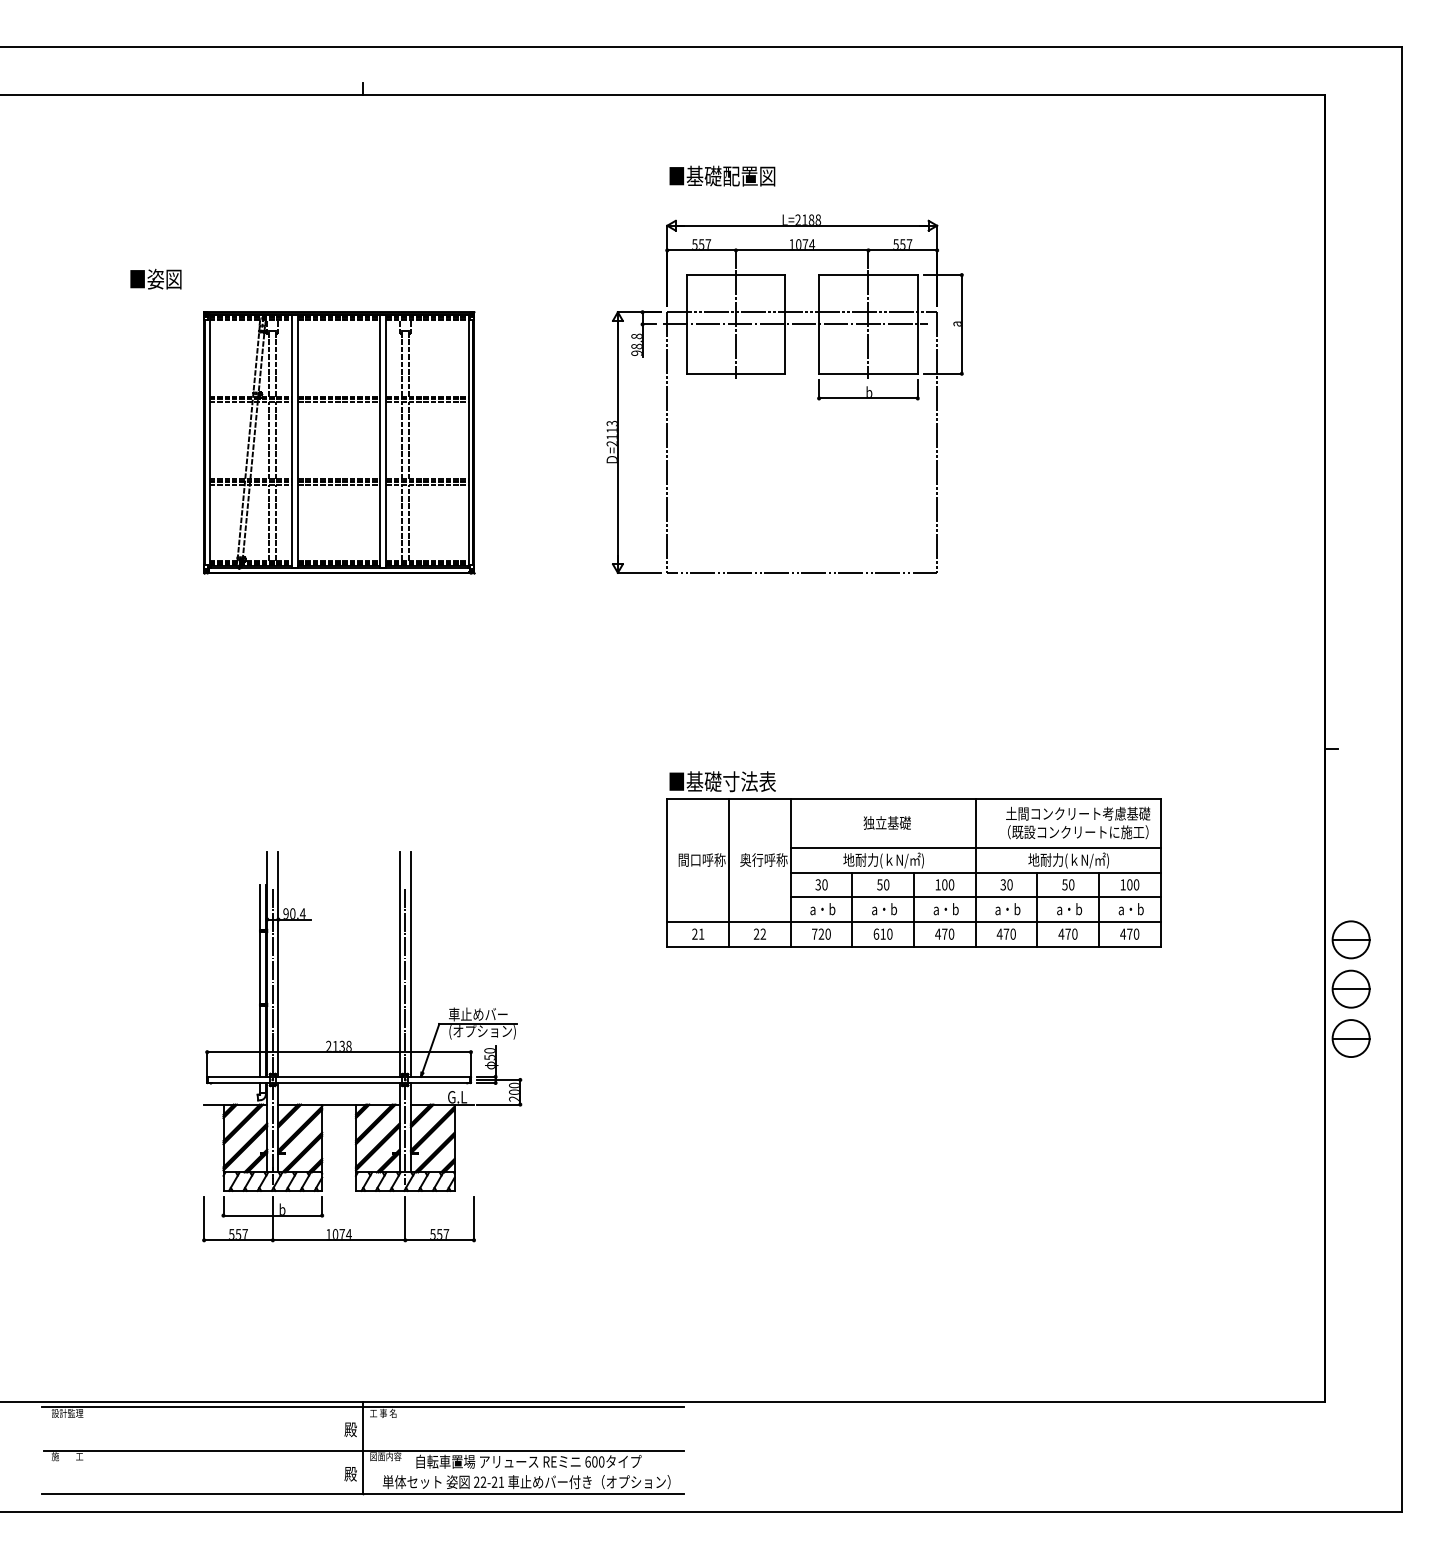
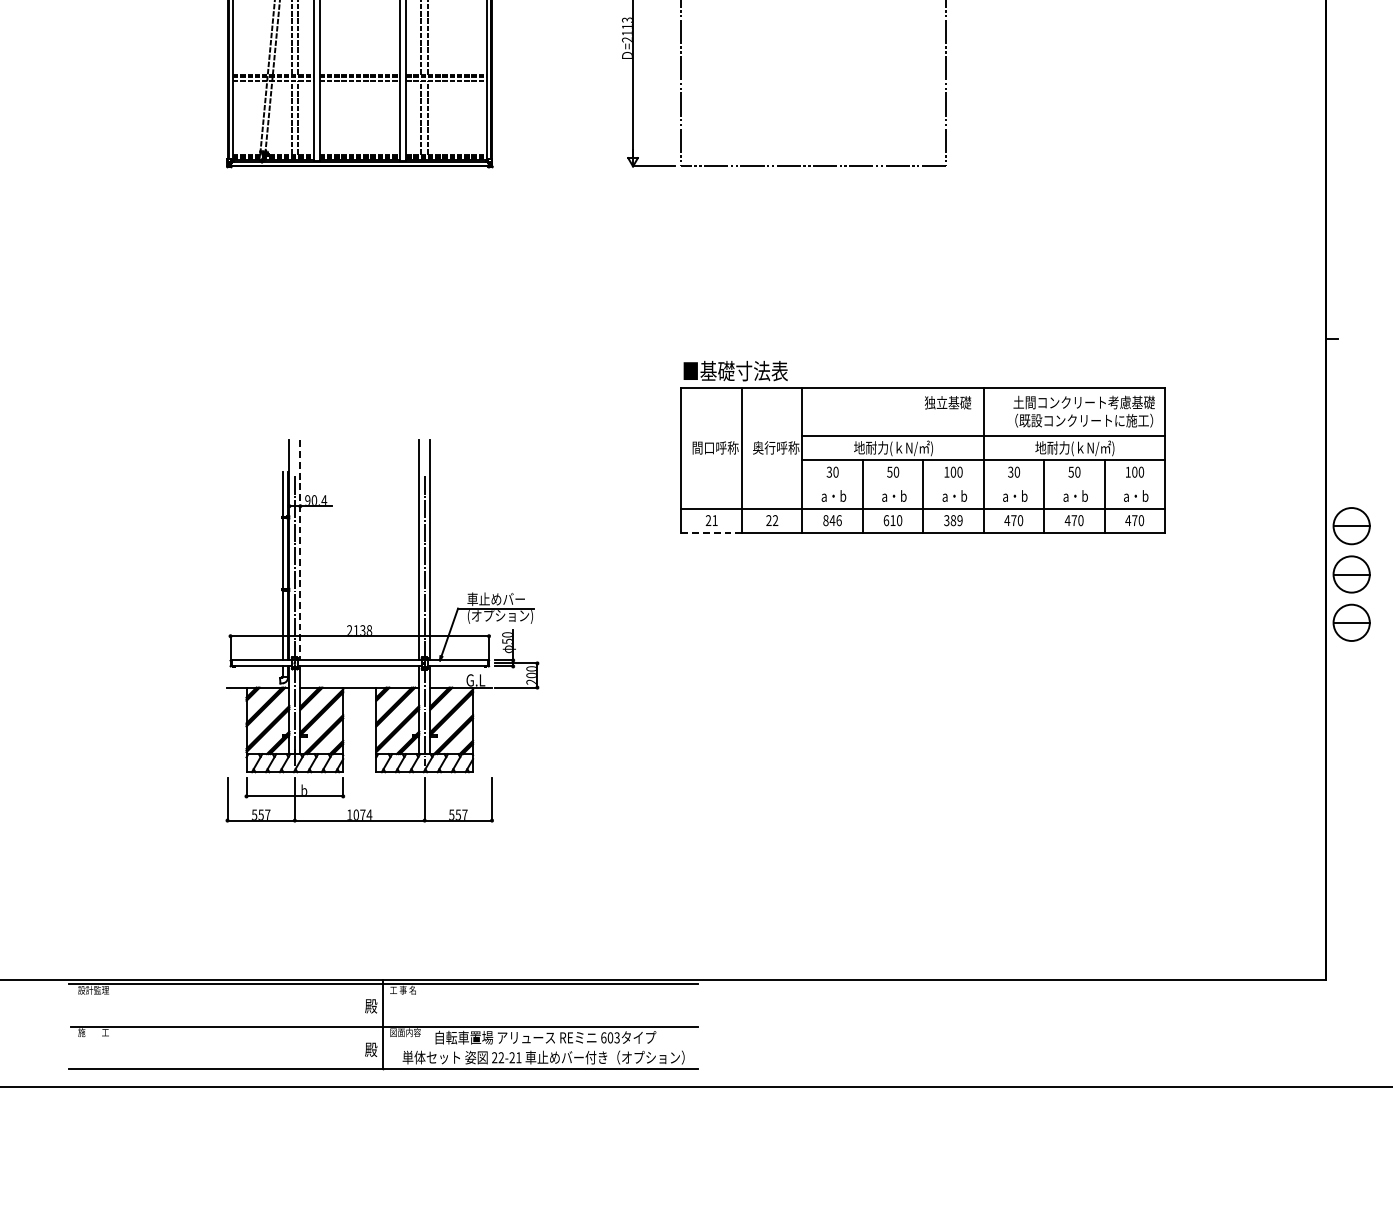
text: (886, 822) -> (947, 402), moved
line: (975, 897) -> (983, 484), removed
text: (821, 933) -> (832, 519), 720 -> 846
text: (944, 933) -> (953, 519), 470 -> 389
line: (698, 946) -> (712, 532), solid -> dashed
line: (278, 965) -> (300, 551), solid -> dashed
text: (601, 1461) -> (616, 1037), 600 -> 603

